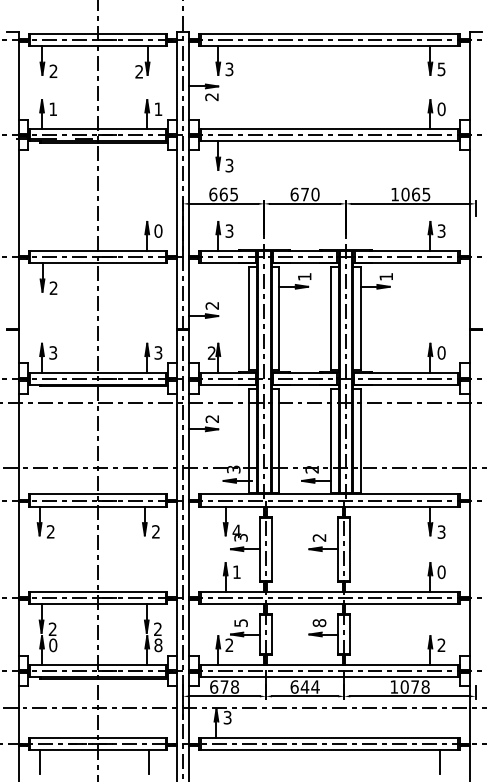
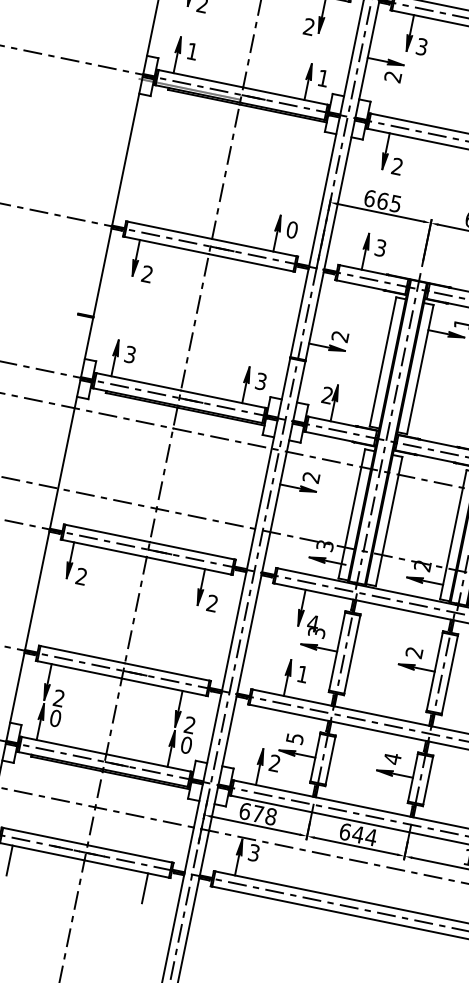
text: (229, 165) -> (397, 166), 3 -> 2
text: (319, 622) -> (392, 758), 8 -> 4
text: (158, 644) -> (186, 744), 8 -> 0

